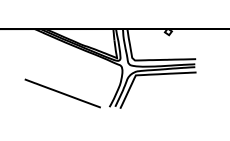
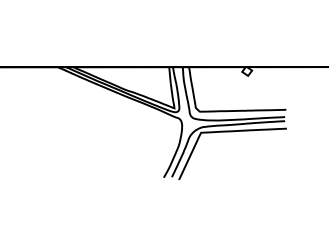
line: (62, 92) -> (97, 157), removed

